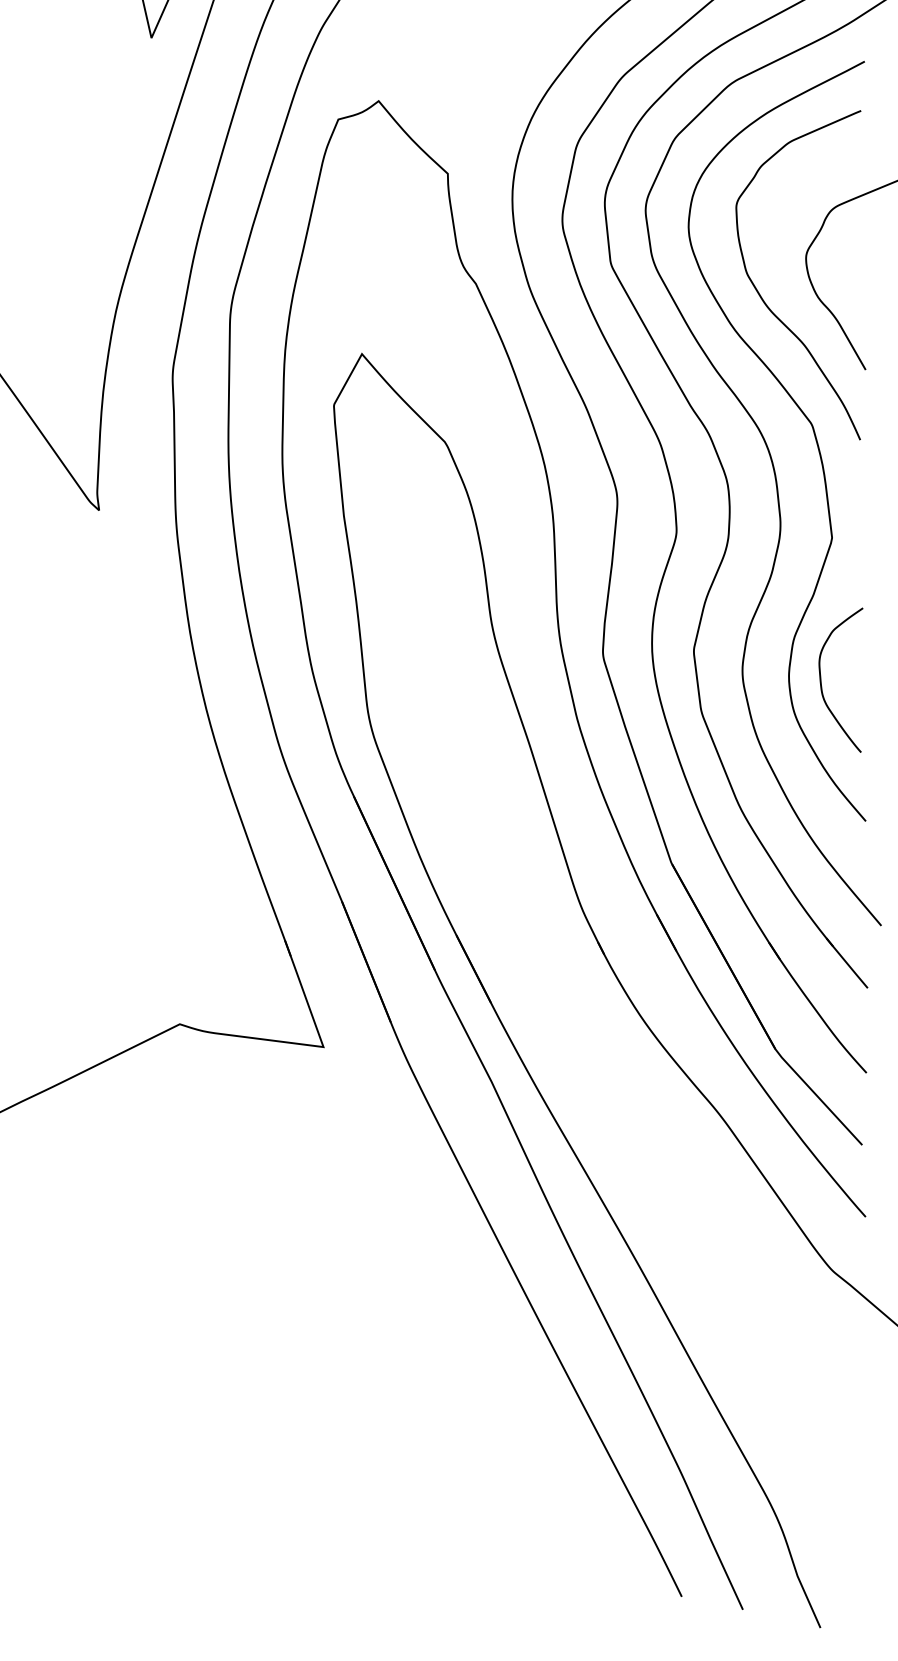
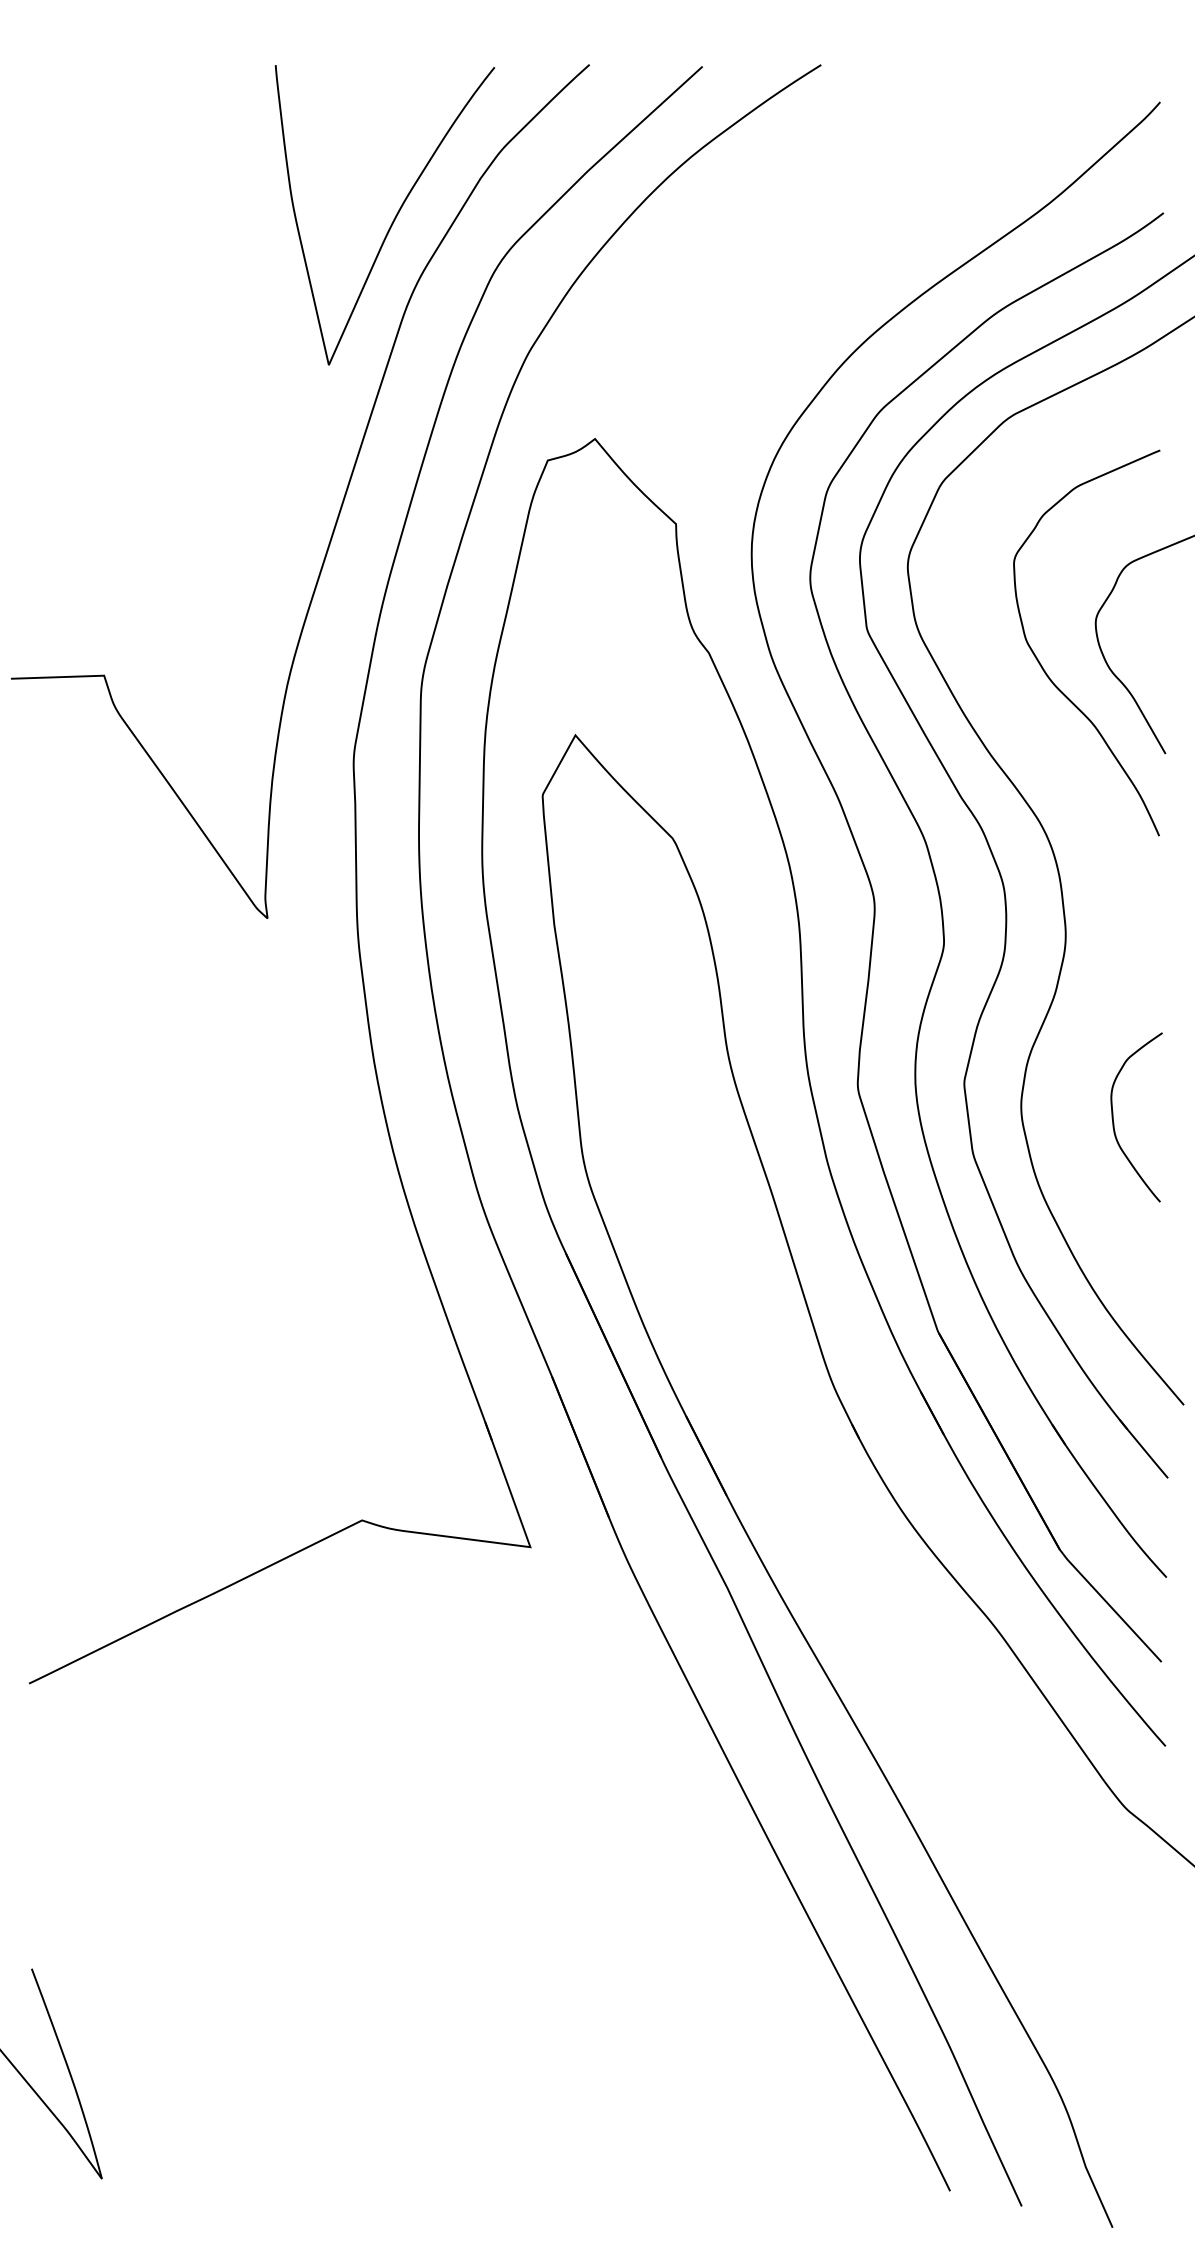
curve: (806, 419) -> (1096, 811), removed

